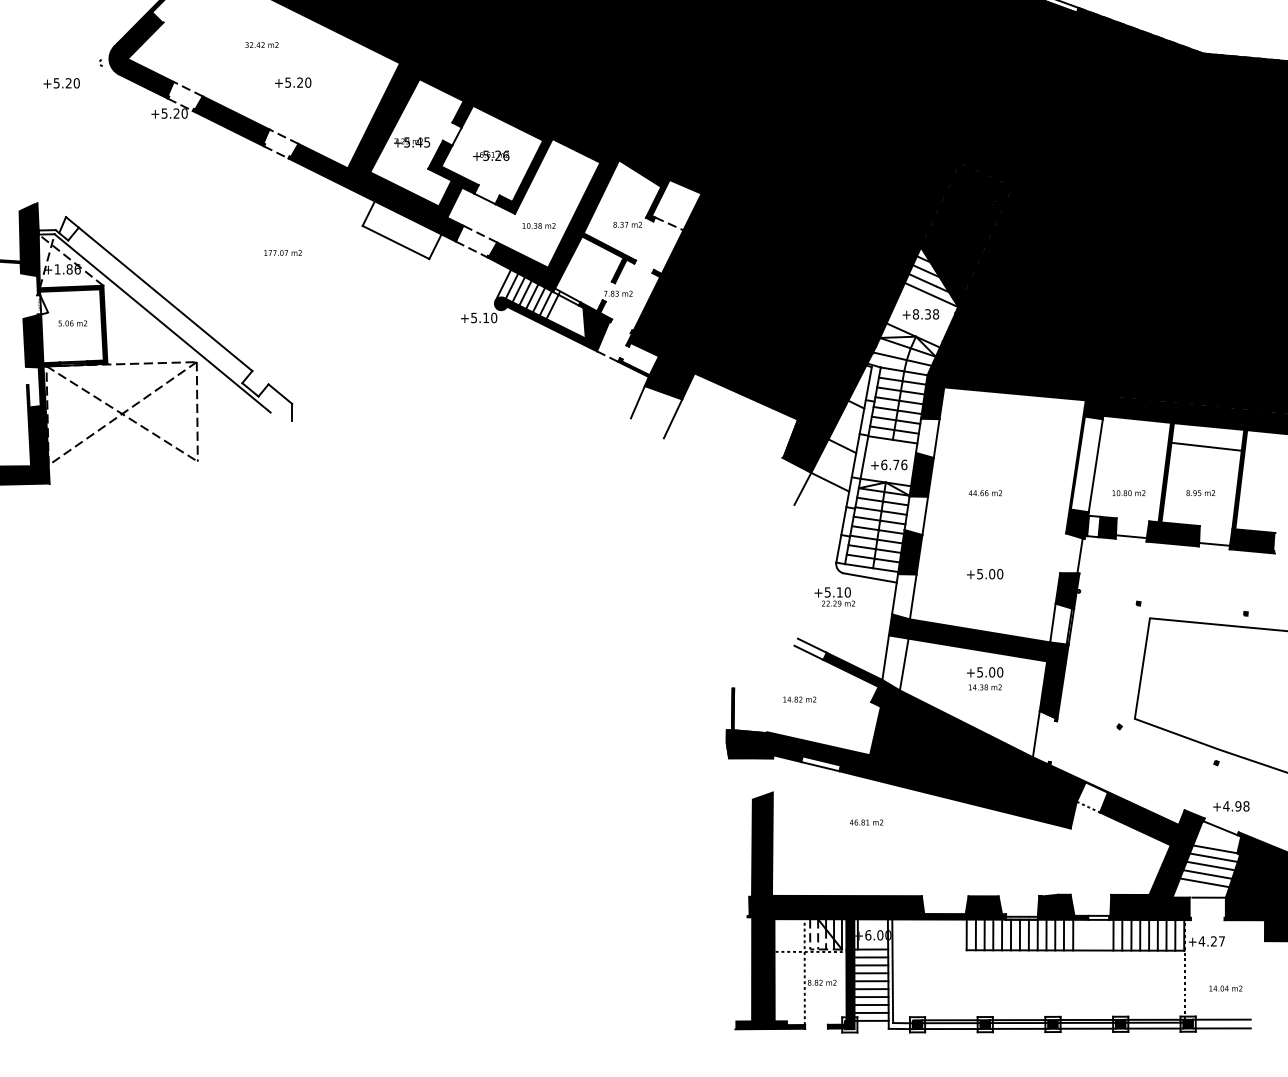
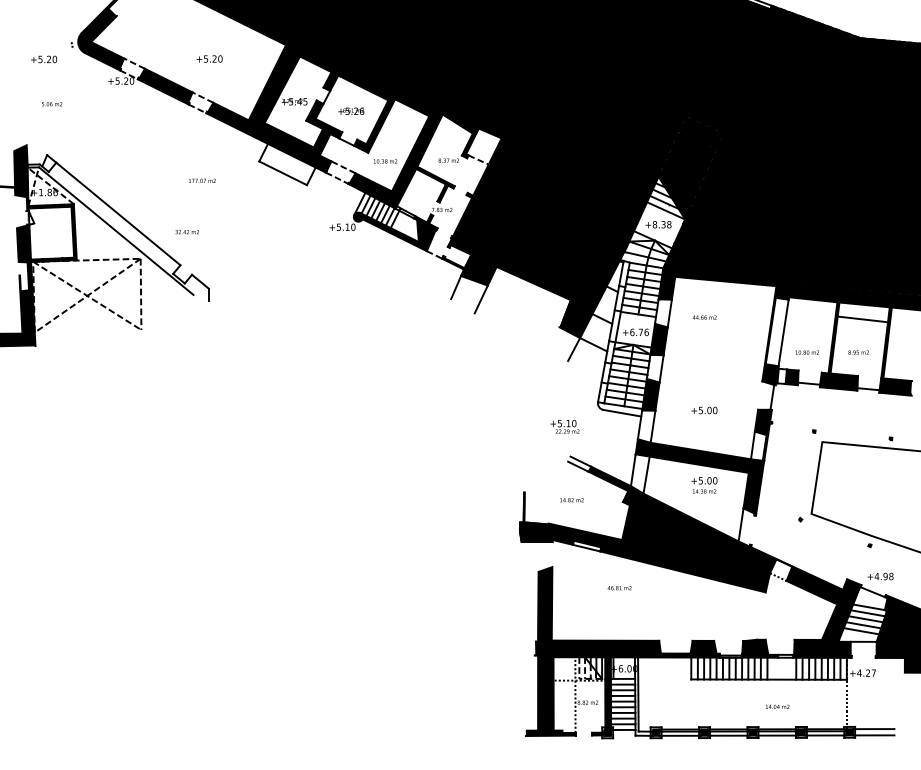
text: (260, 45) -> (186, 232), moved
text: (73, 323) -> (52, 104), moved
text: (985, 493) -> (704, 317), moved
text: (834, 596) -> (564, 426), moved
text: (1225, 988) -> (777, 706), moved

